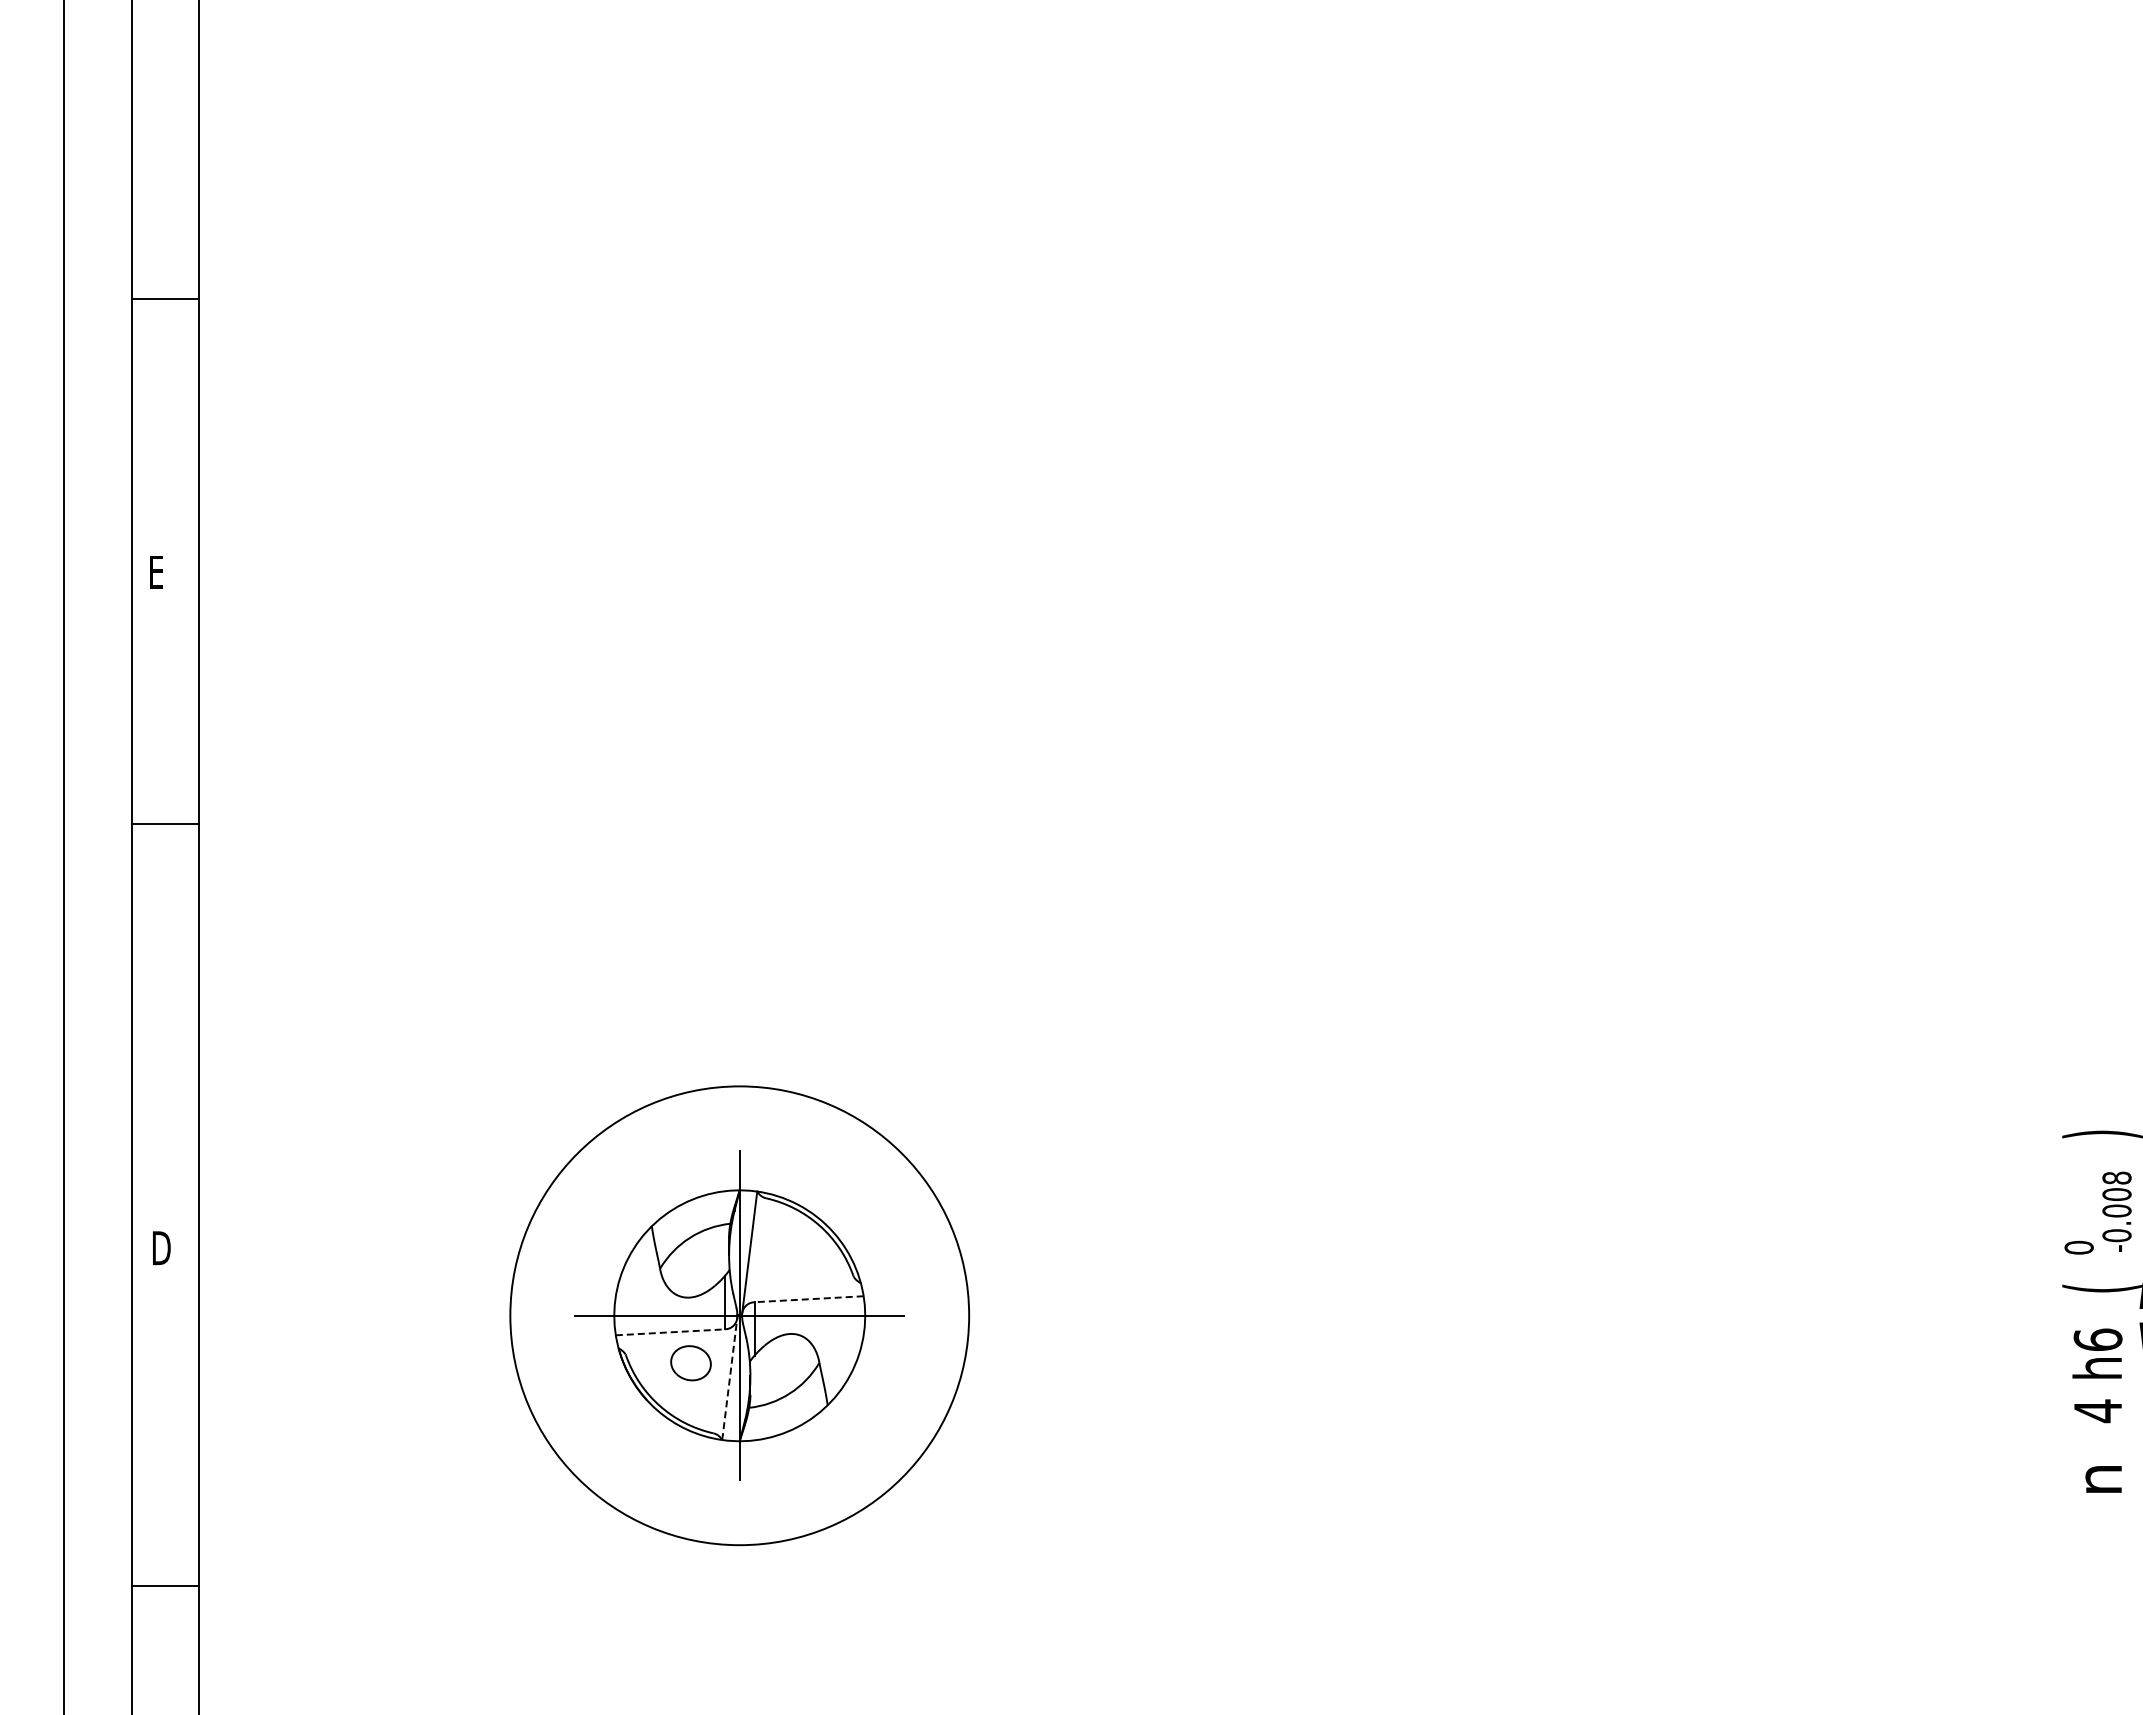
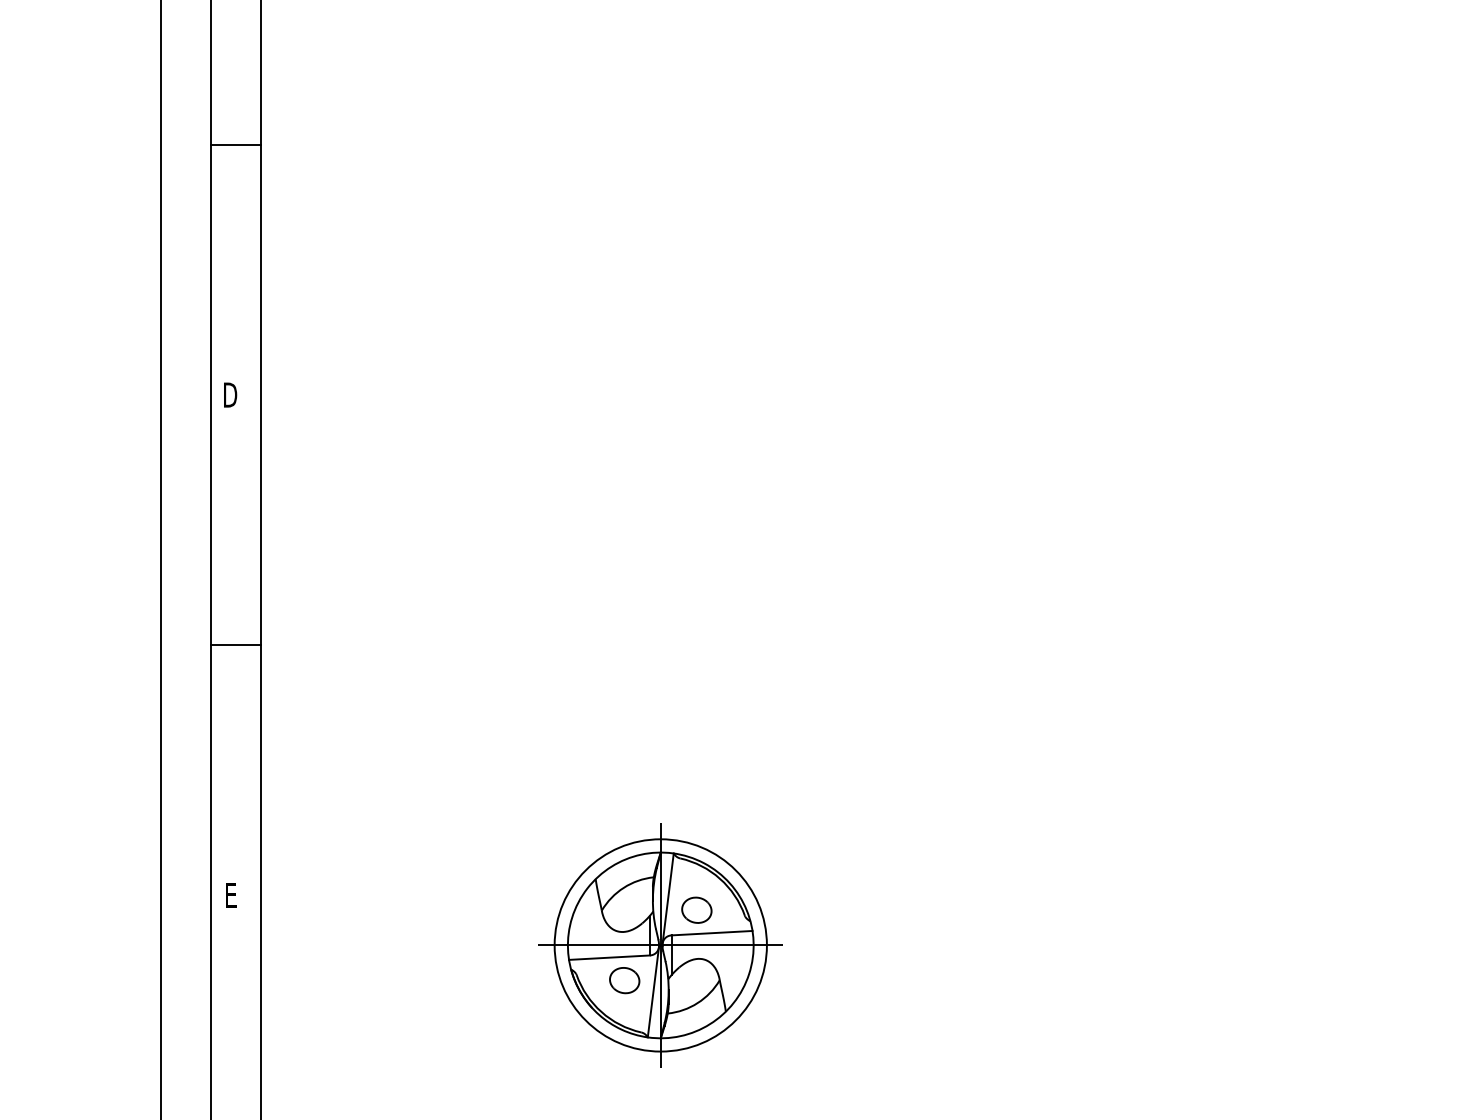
line: (165, 298) -> (235, 144), moved
text: (158, 572) -> (230, 395), E -> D
line: (165, 824) -> (235, 645), moved
text: (161, 1248) -> (232, 895), D -> E
part: (788, 1268) -> (696, 910), added
line: (809, 1299) -> (712, 933), dashed -> solid
circle: (739, 1315) -> (660, 945), size x0.62
line: (670, 1332) -> (609, 957), dashed -> solid
line: (729, 1377) -> (653, 991), dashed -> solid

